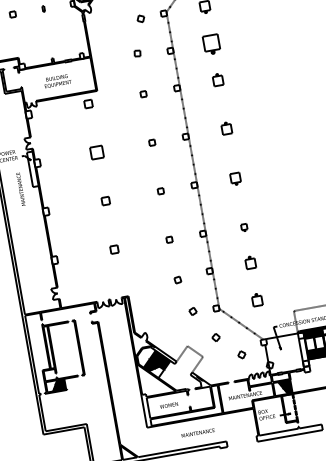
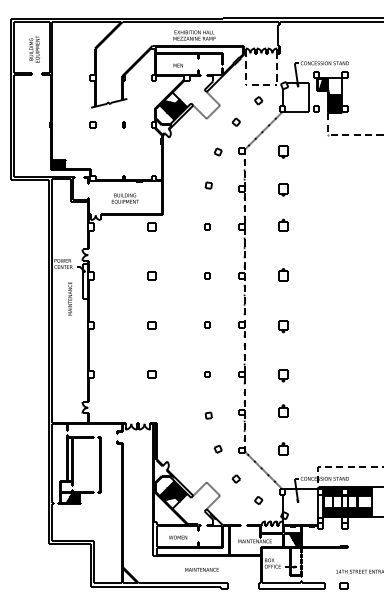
part: (211, 44) -> (283, 189), size x0.62
part: (96, 152) -> (151, 275), size x0.62
part: (244, 227) -> (283, 375), size x1.67

